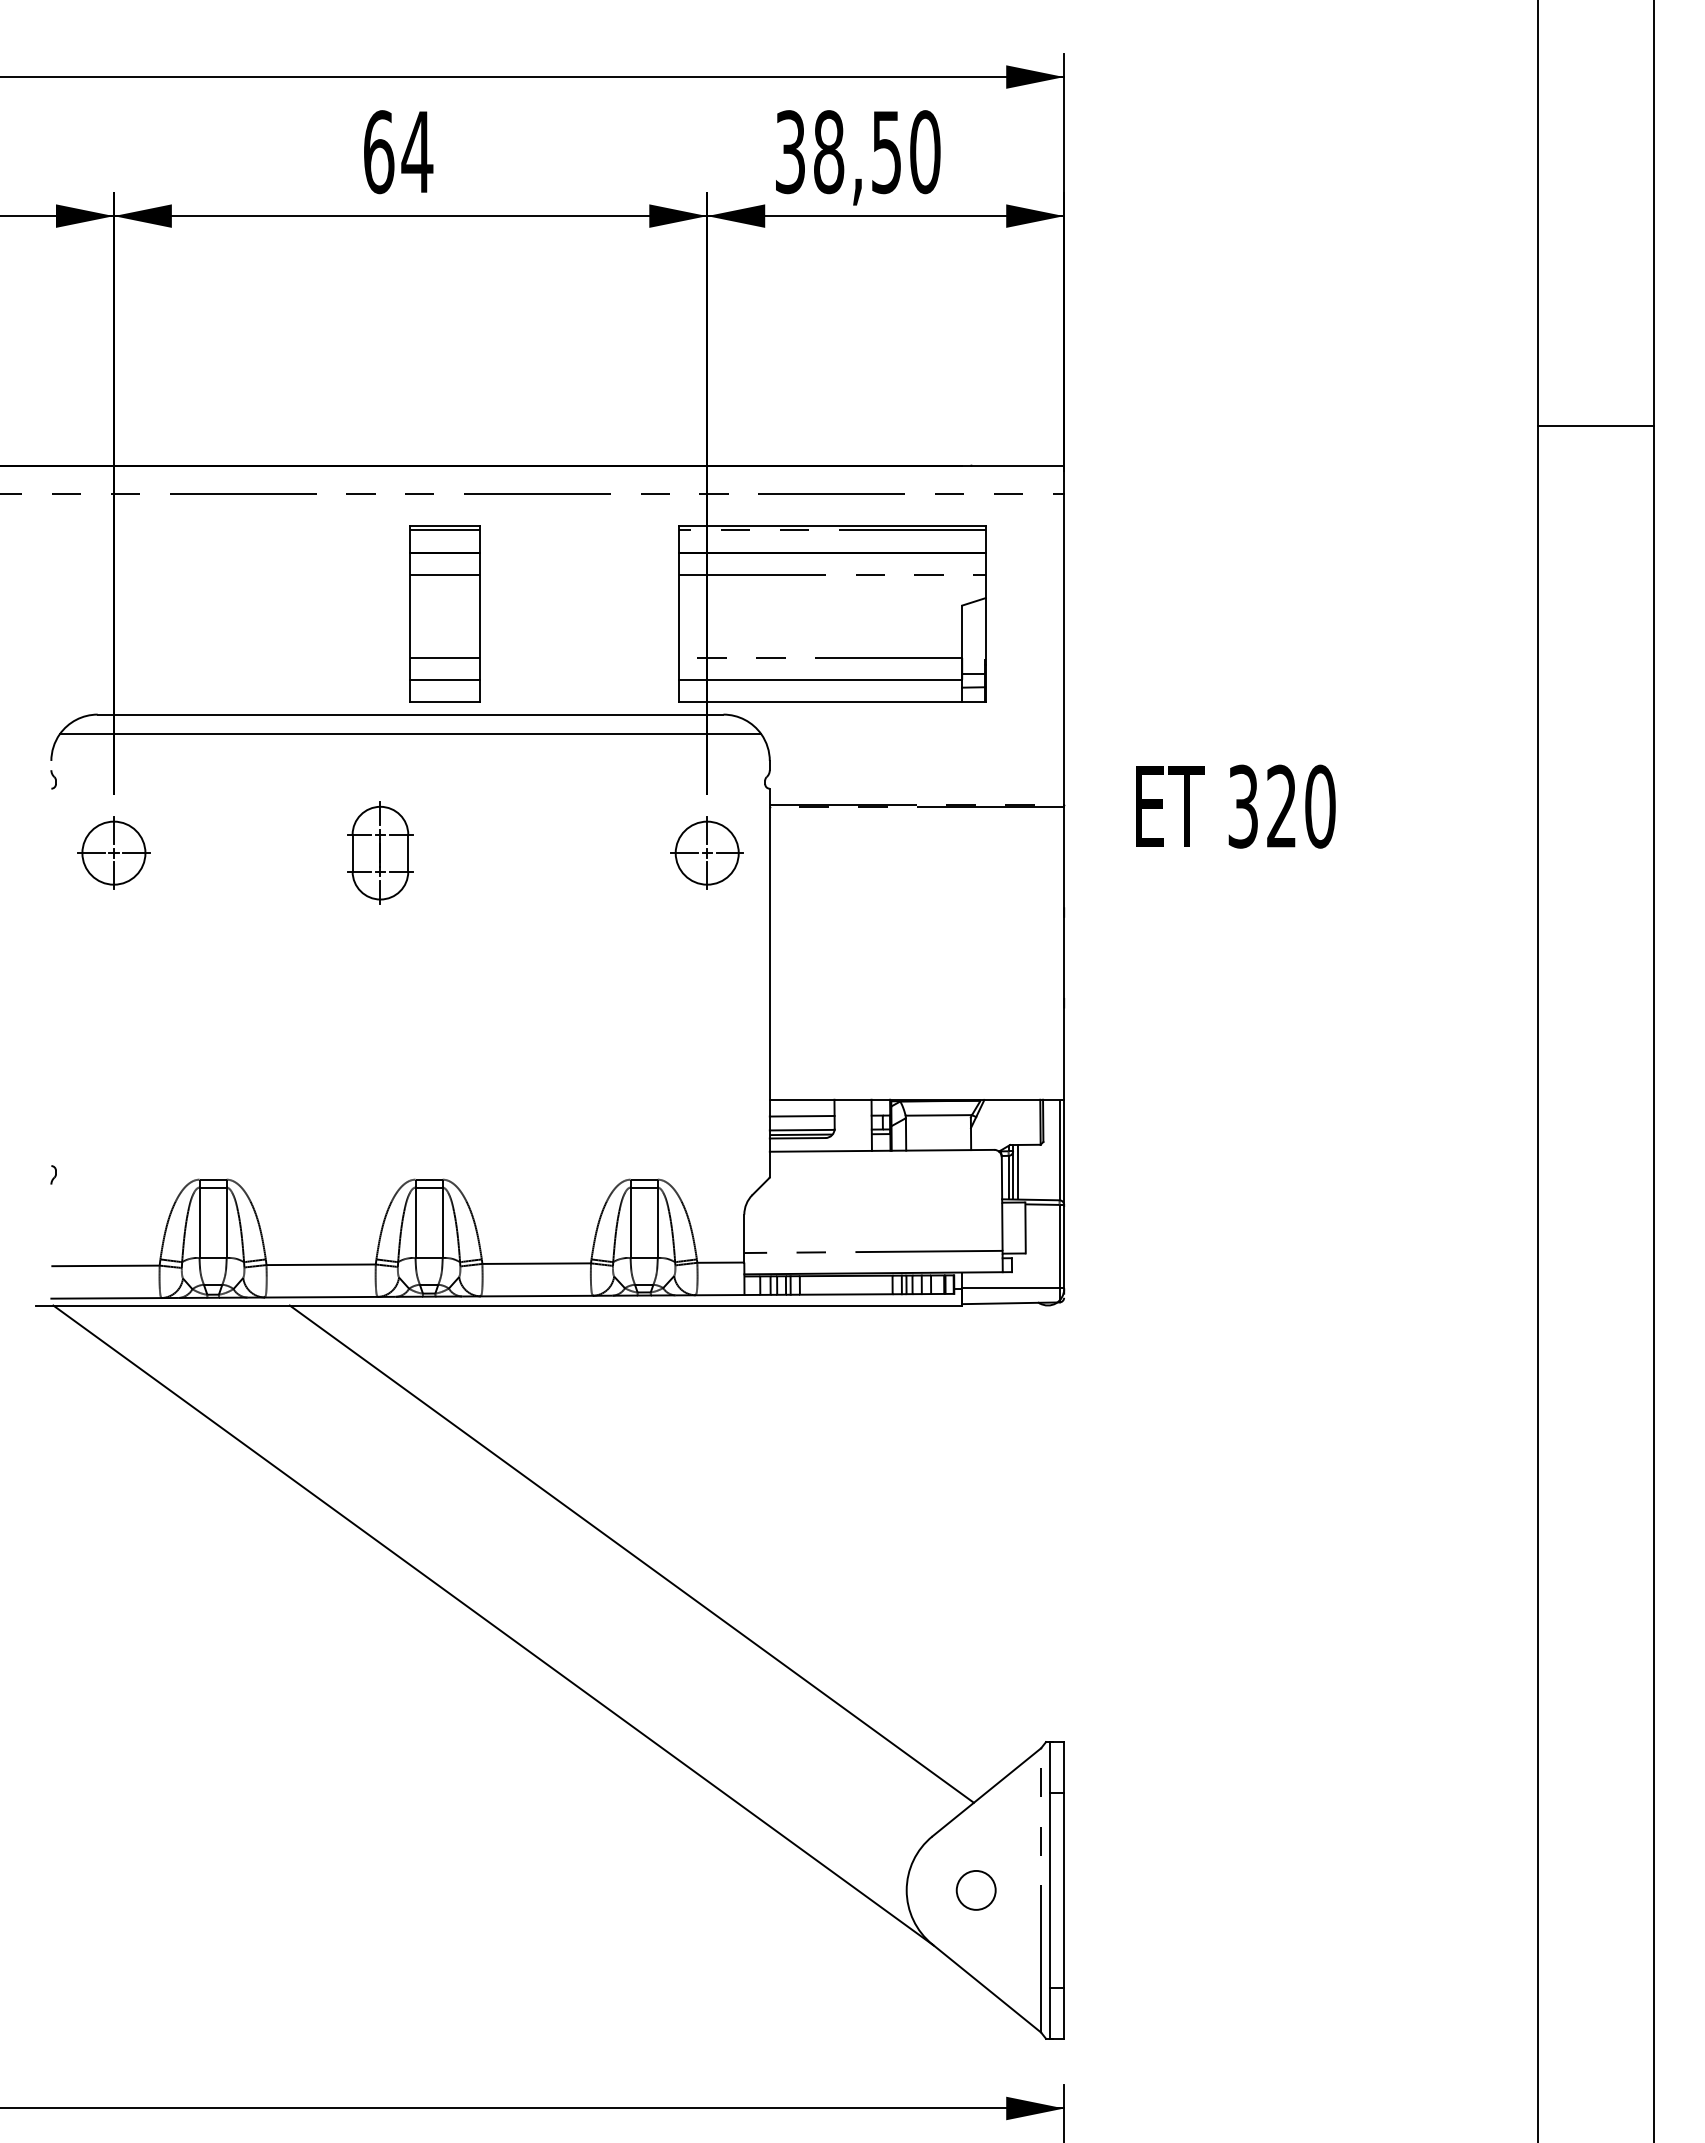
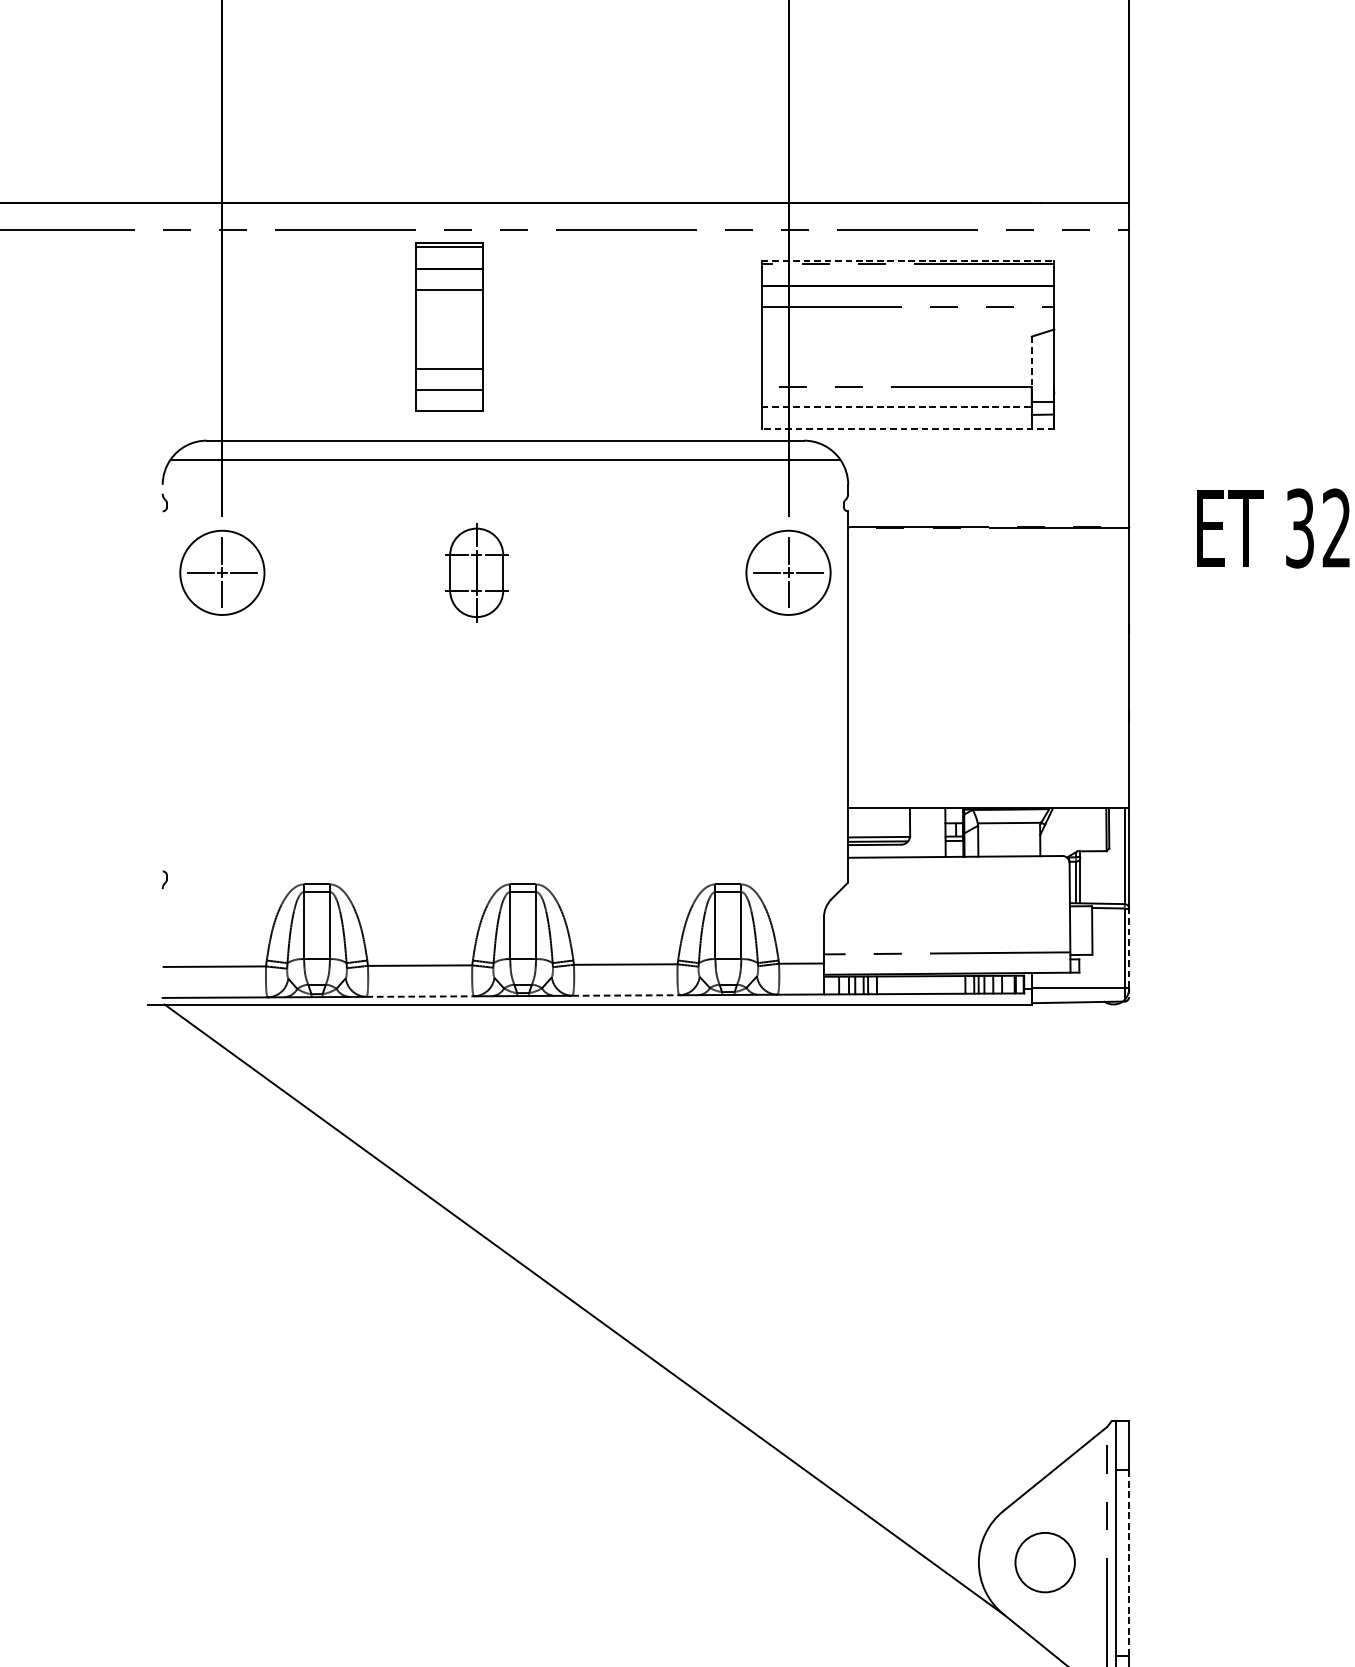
line: (832, 525) -> (908, 260), solid -> dashed
part: (444, 613) -> (449, 327), moved
line: (962, 632) -> (1032, 362), solid -> dashed
line: (820, 679) -> (896, 407), solid -> dashed
line: (831, 702) -> (907, 429), solid -> dashed
circle: (113, 852) -> (221, 572), size x1.4
circle: (706, 852) -> (787, 572), size x1.4
line: (801, 1115) -> (878, 823), removed
line: (1017, 1171) -> (1084, 876), removed
line: (1064, 1245) -> (1129, 947), solid -> dashed
line: (537, 1296) -> (626, 995), solid -> dashed
line: (321, 1297) -> (420, 996), solid -> dashed
line: (631, 1553) -> (716, 1241), removed
circle: (975, 1889) -> (1044, 1561), size x1.6
line: (1064, 1889) -> (1129, 1561), solid -> dashed

